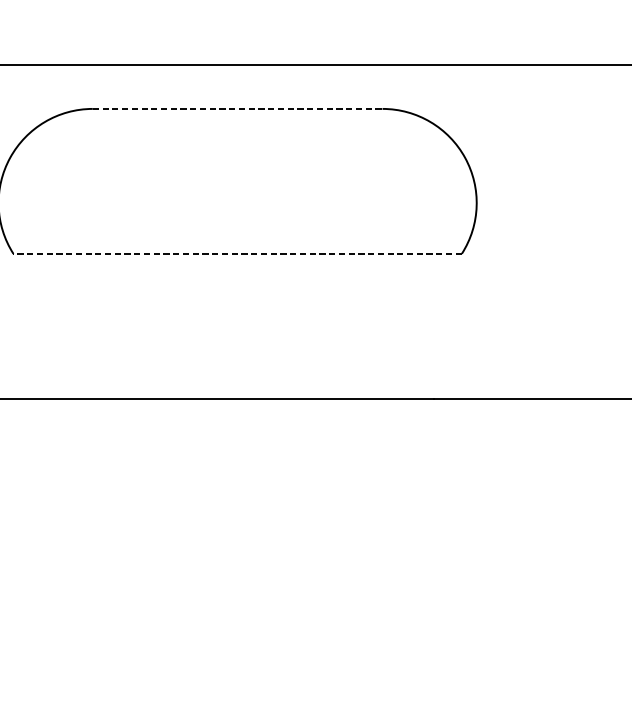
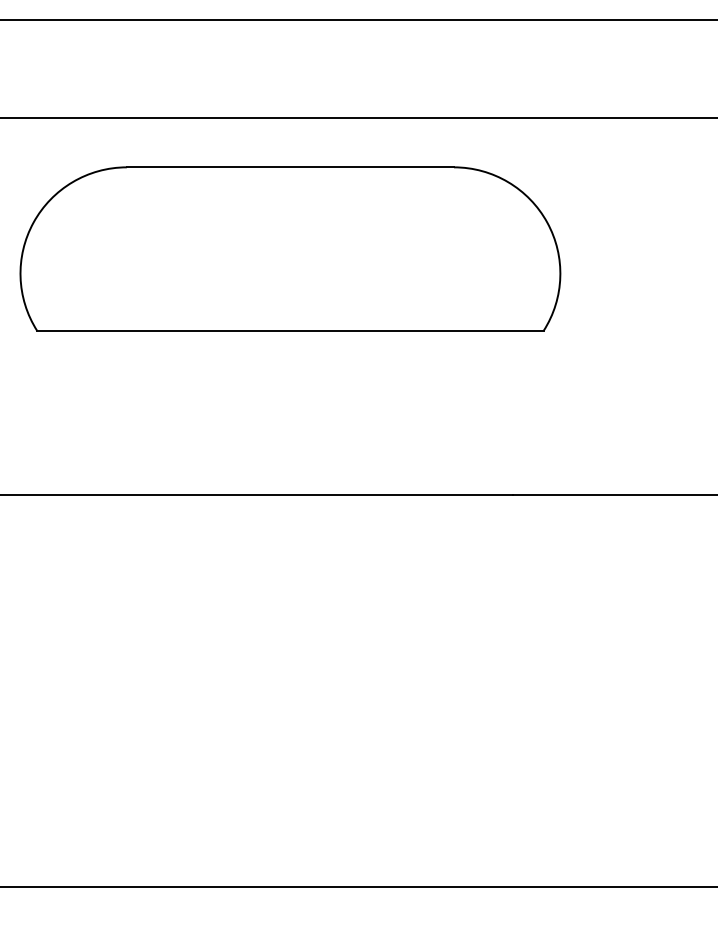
line: (237, 109) -> (290, 167), dashed -> solid
line: (236, 253) -> (289, 330), dashed -> solid

